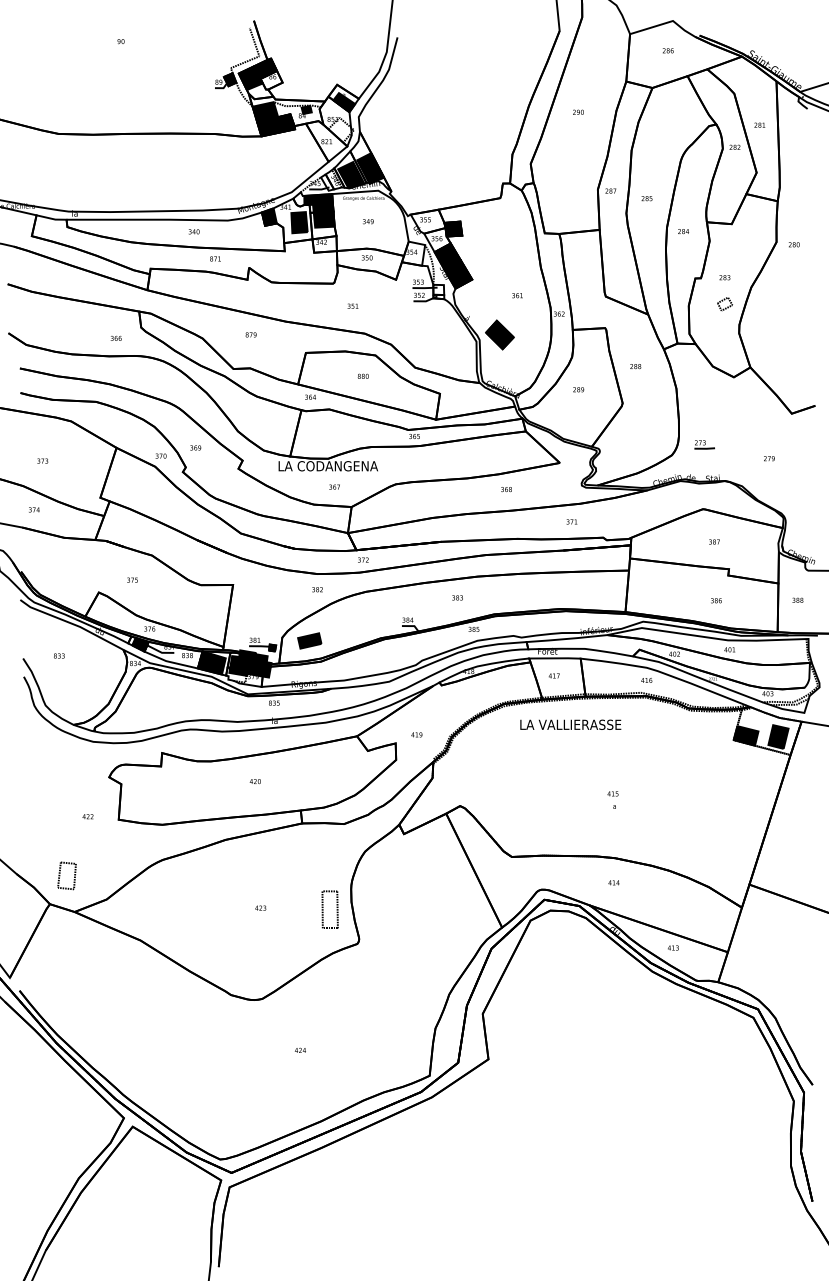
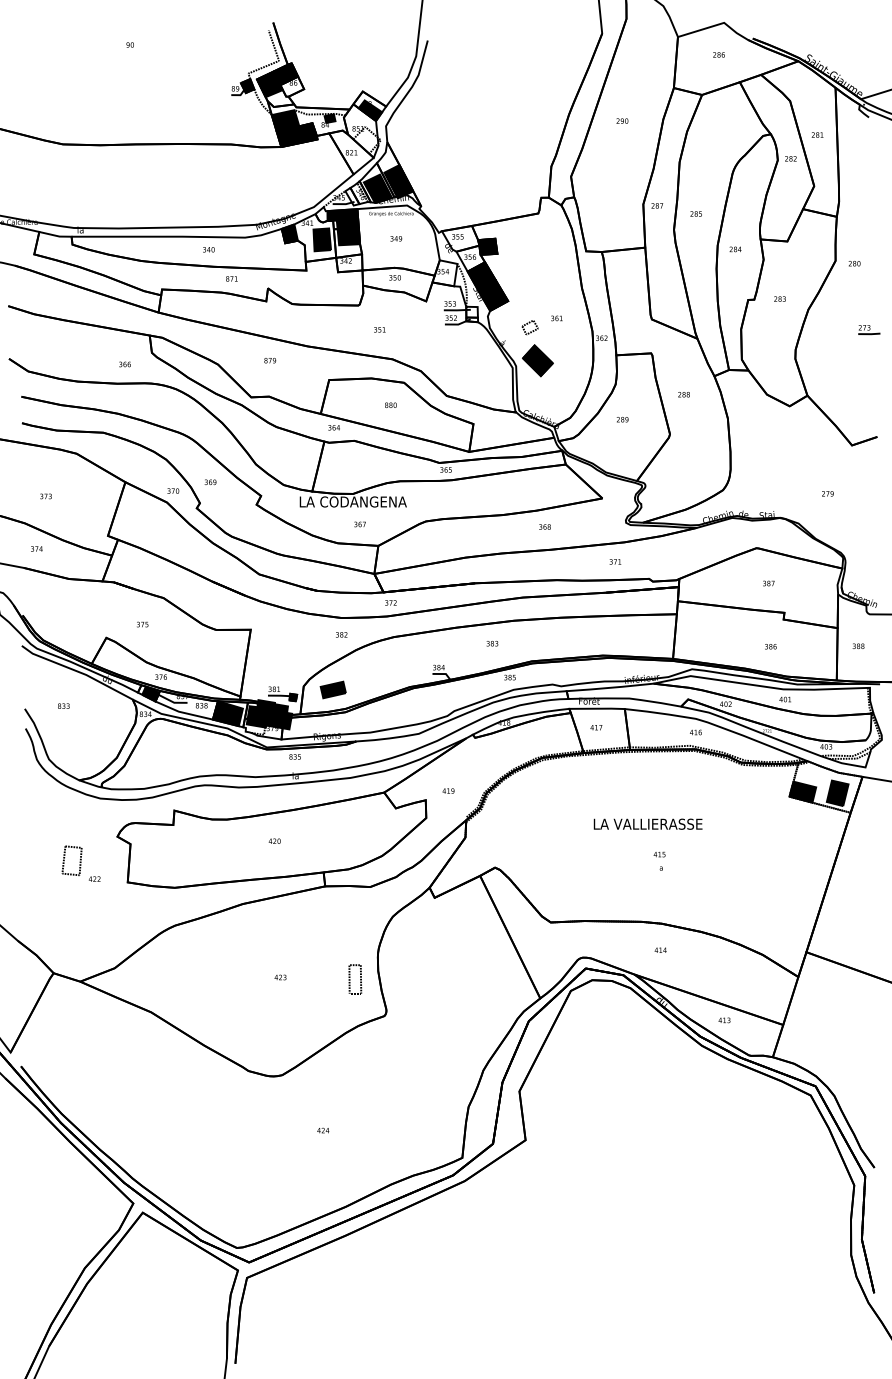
part: (724, 304) -> (529, 327), moved
part: (704, 445) -> (869, 330), moved
text: (570, 724) -> (647, 823), moved
part: (60, 872) -> (65, 857), moved
part: (330, 909) -> (355, 979), size x0.71

